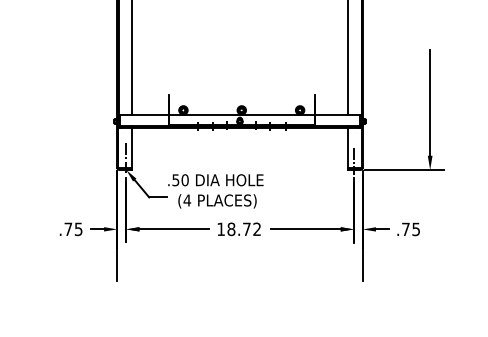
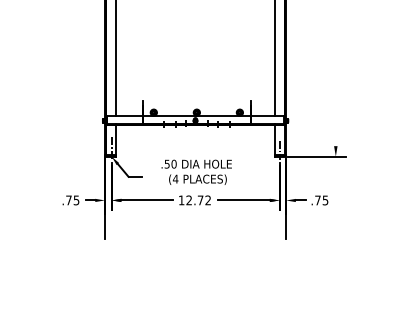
line: (429, 102) -> (335, 106), removed
text: (215, 190) -> (196, 171), moved
text: (231, 229) -> (189, 200), 18.72 -> 12.72

